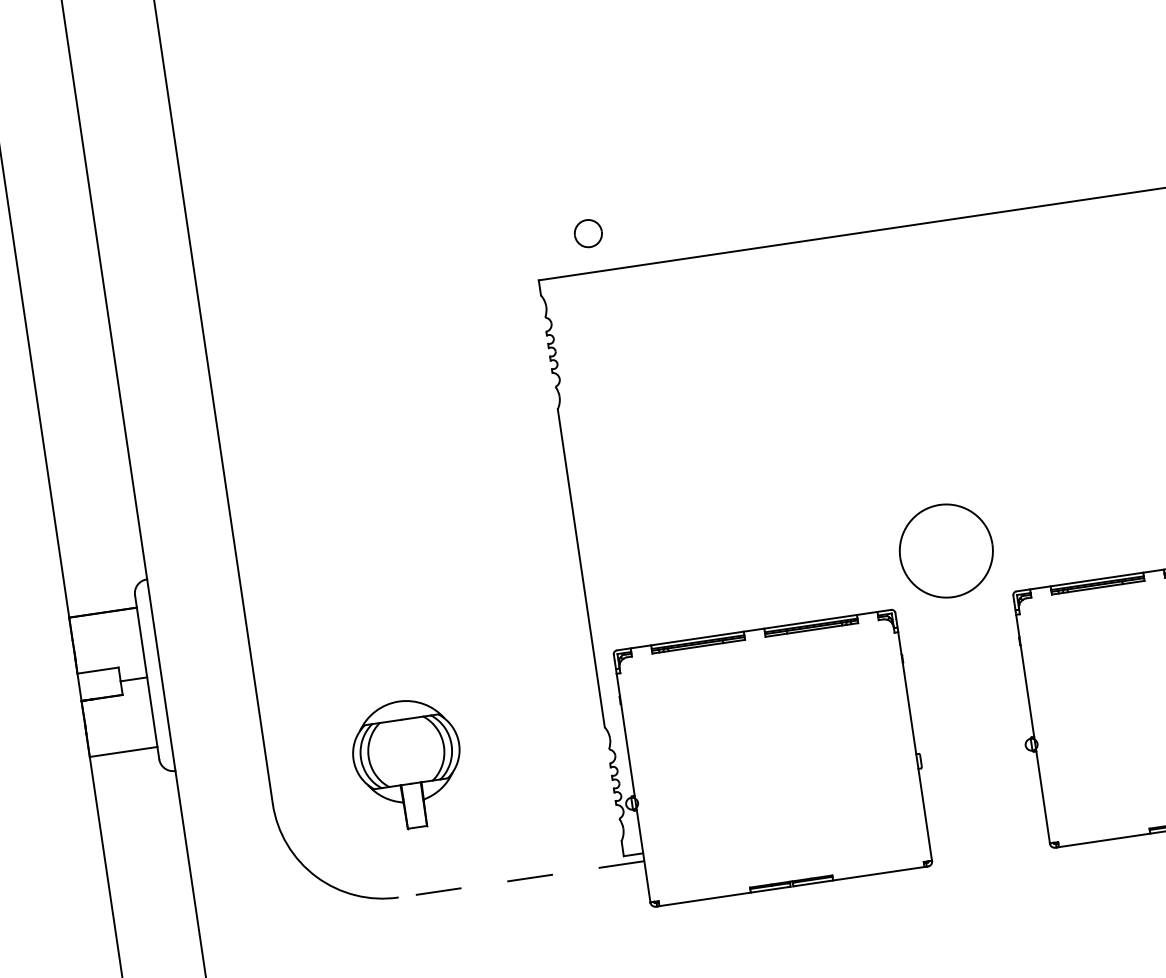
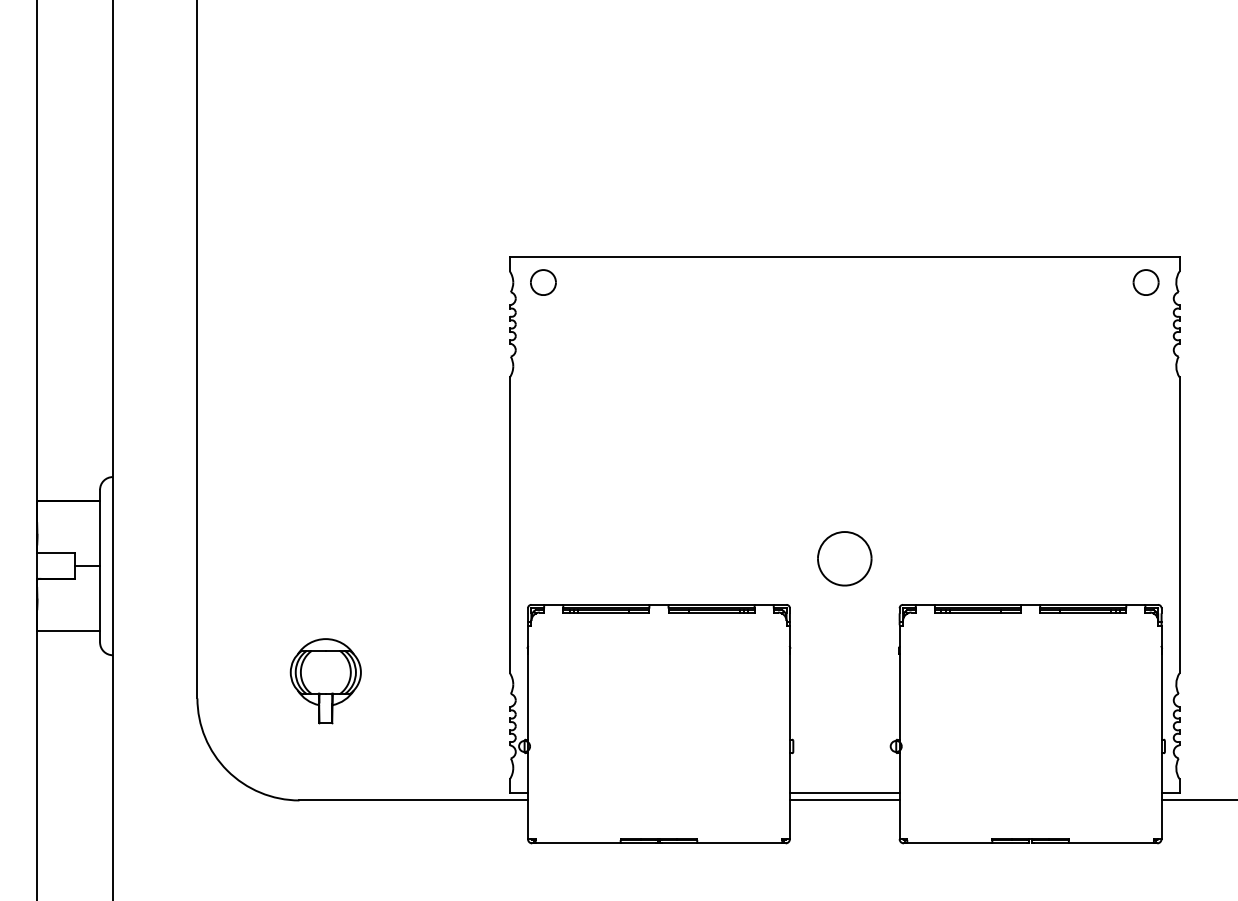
part: (588, 233) -> (543, 282), moved
part: (946, 550) -> (844, 558), size x0.62
part: (407, 765) -> (325, 681), size x0.71
line: (983, 803) -> (844, 793), added
line: (984, 811) -> (844, 800), added
line: (521, 879) -> (413, 800), dashed -> solid

